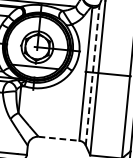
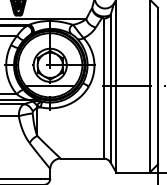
line: (92, 76) -> (110, 90), dashed -> solid
line: (59, 138) -> (82, 158), dashed -> solid

